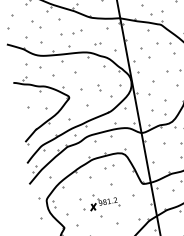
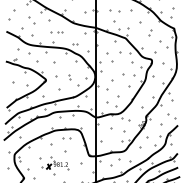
part: (72, 32) -> (57, 31), size x0.7

